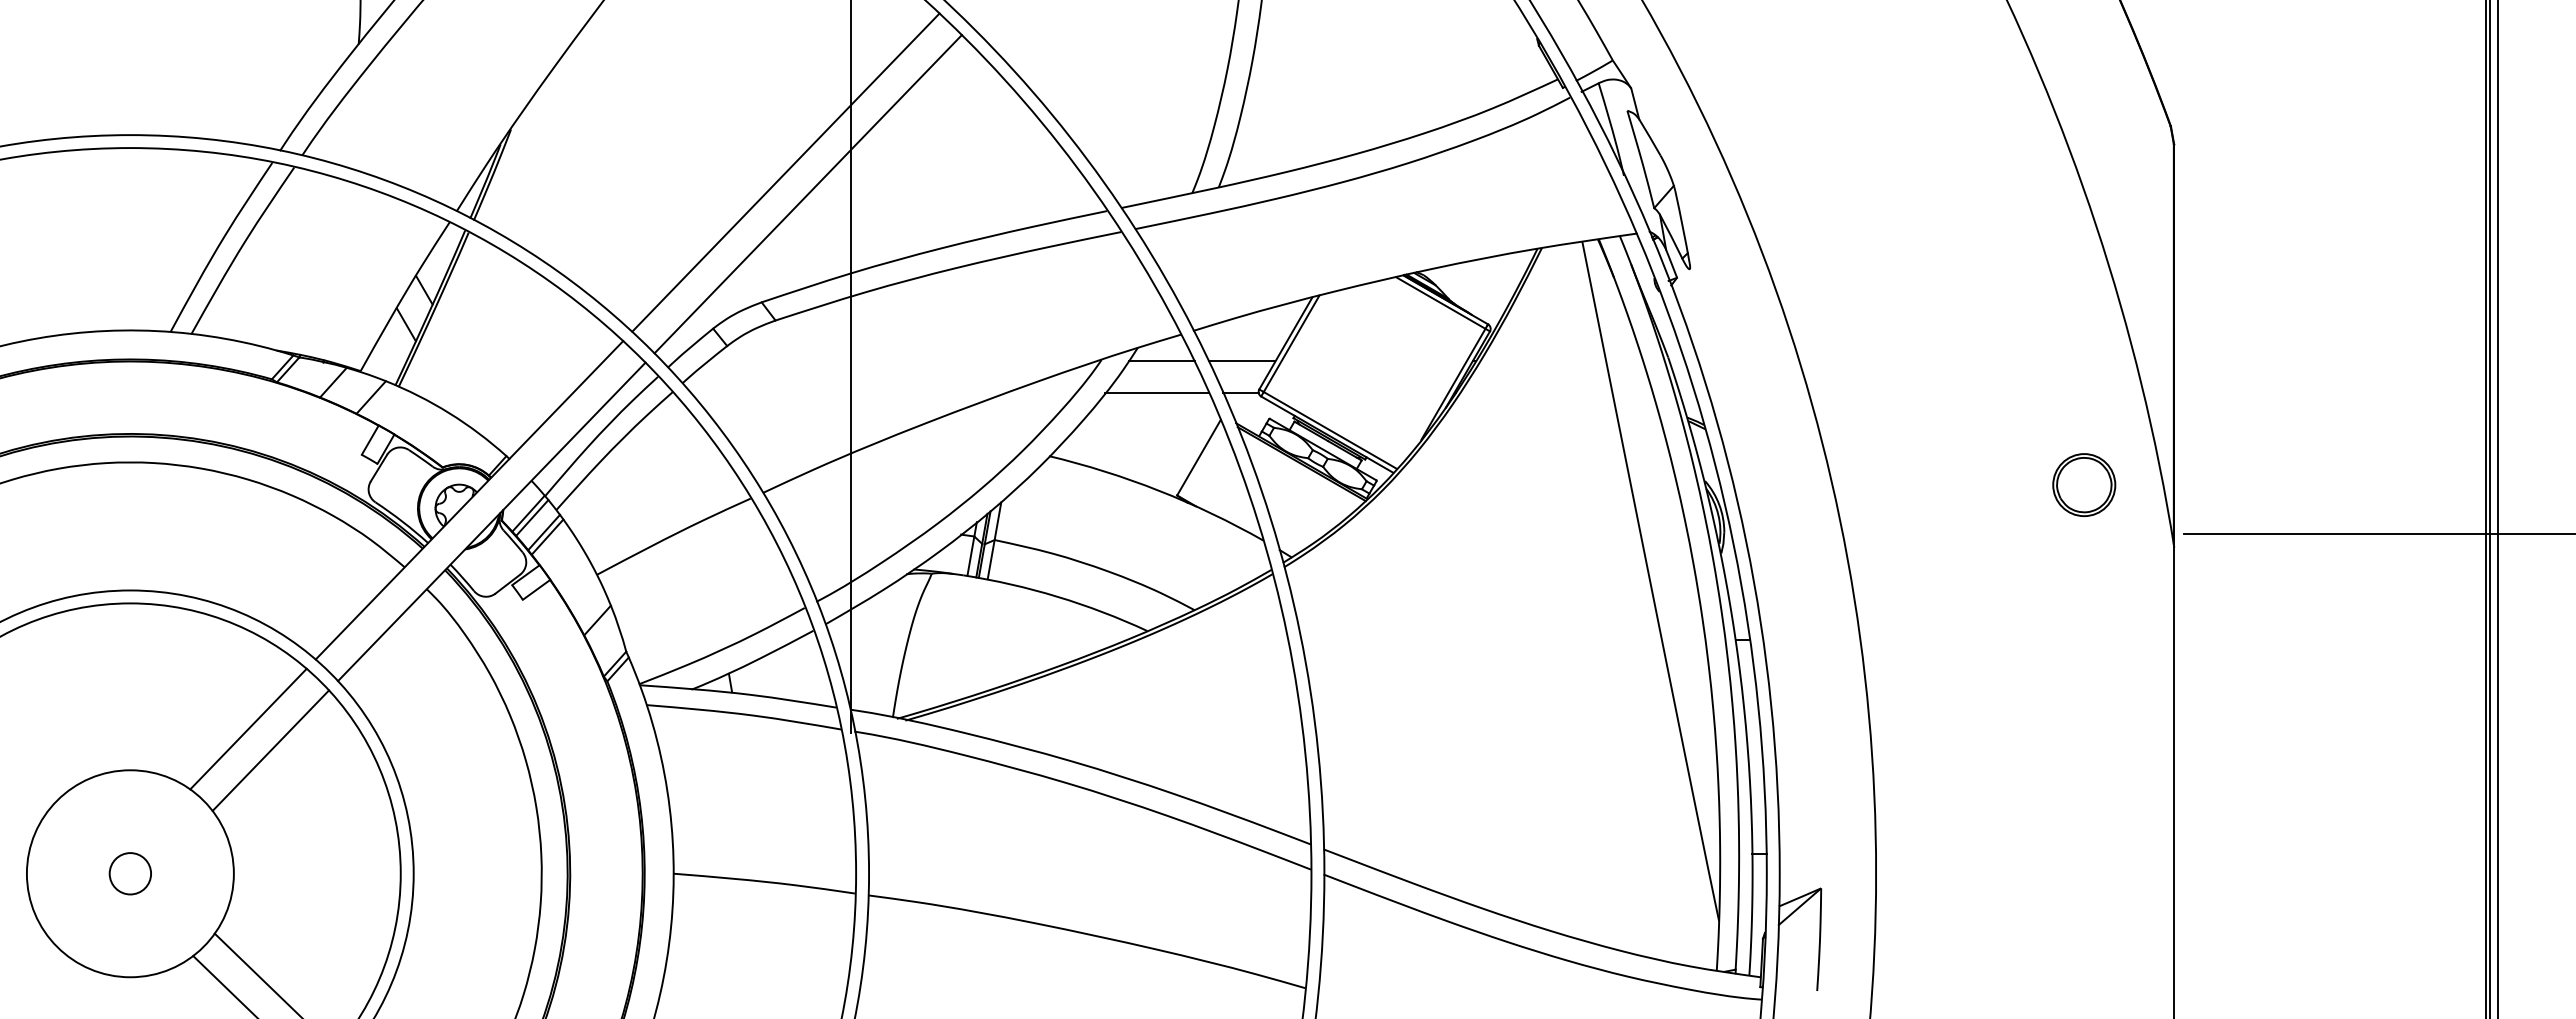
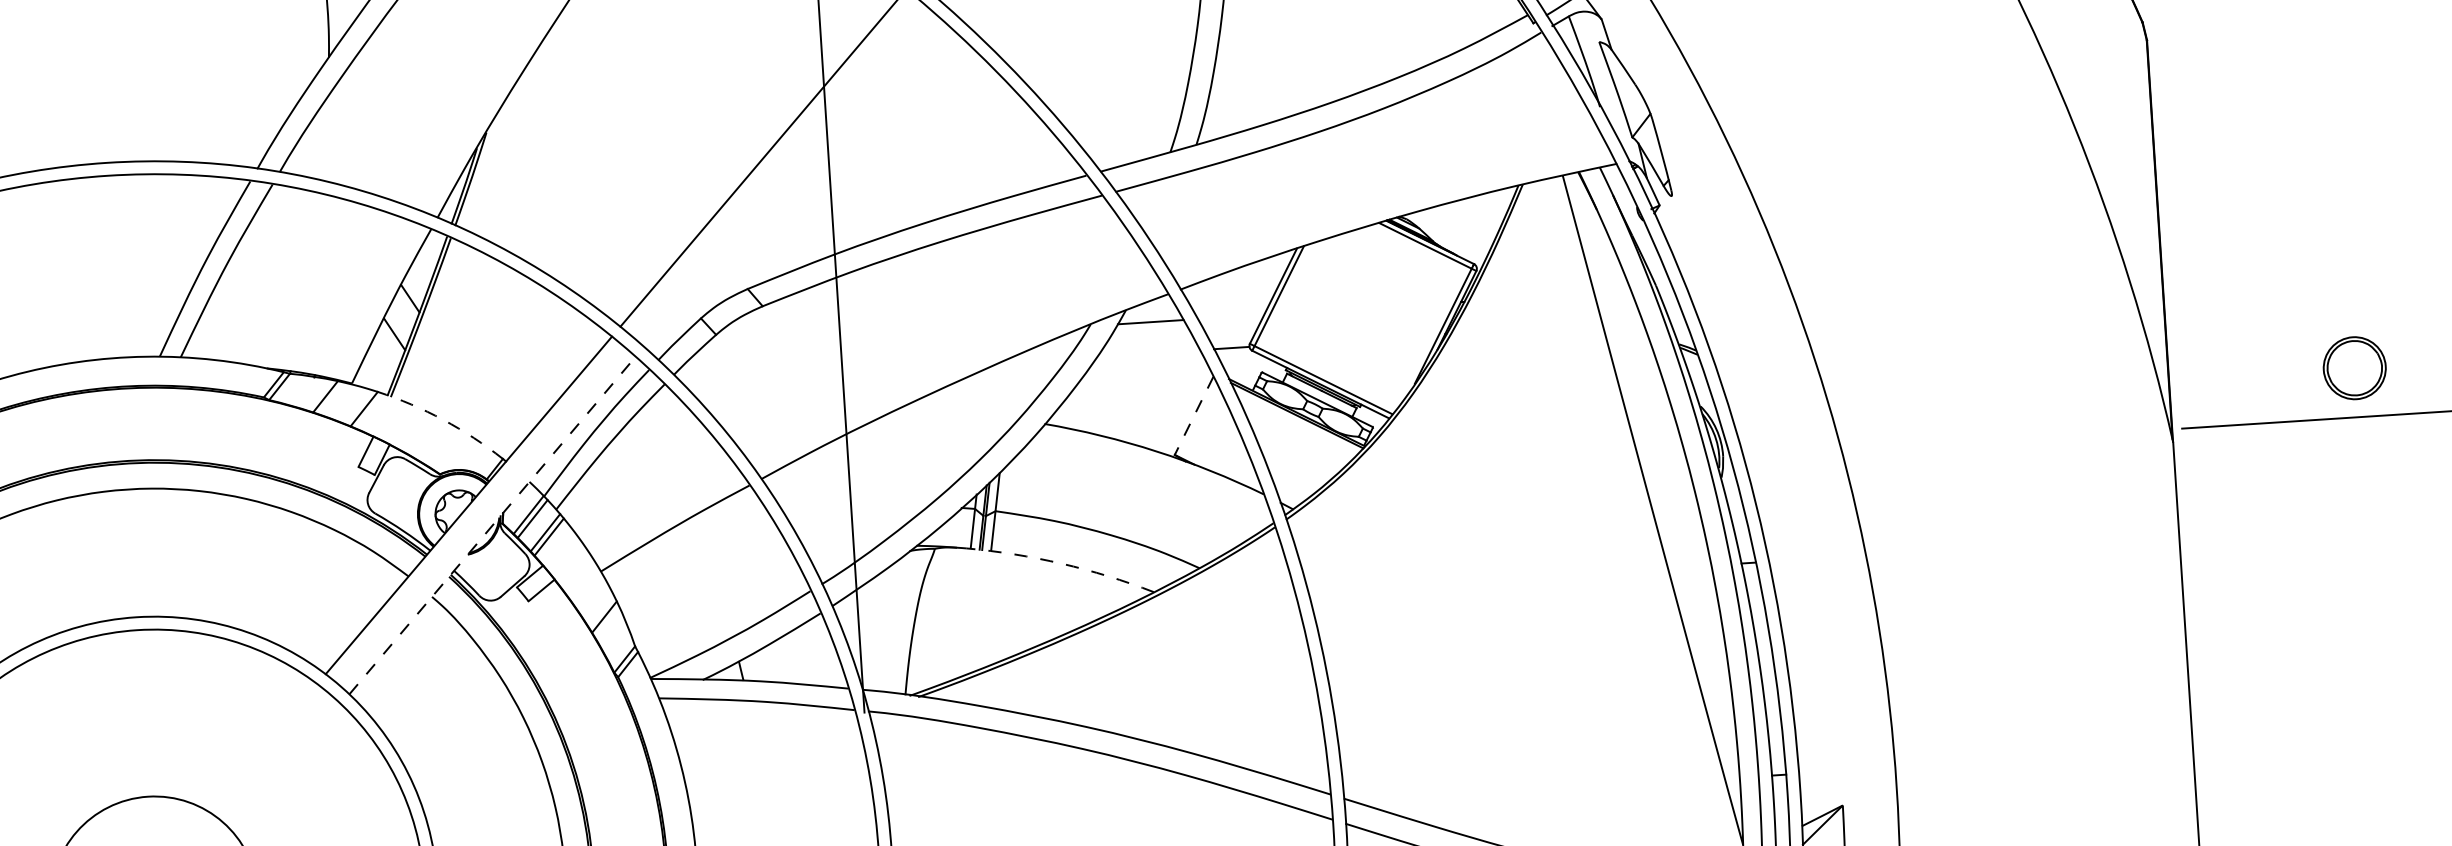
line: (807, 194) -> (786, 178), removed
line: (1241, 361) -> (1230, 317), removed
line: (1156, 392) -> (1147, 353), removed
arc: (449, 413) -> (443, 420), solid -> dashed
line: (1198, 457) -> (1193, 415), solid -> dashed
part: (2084, 485) -> (2355, 368), moved
line: (492, 521) -> (493, 525), solid -> dashed
arc: (1057, 596) -> (1061, 563), solid -> dashed
line: (248, 728) -> (263, 747), removed
line: (270, 750) -> (286, 767), removed

